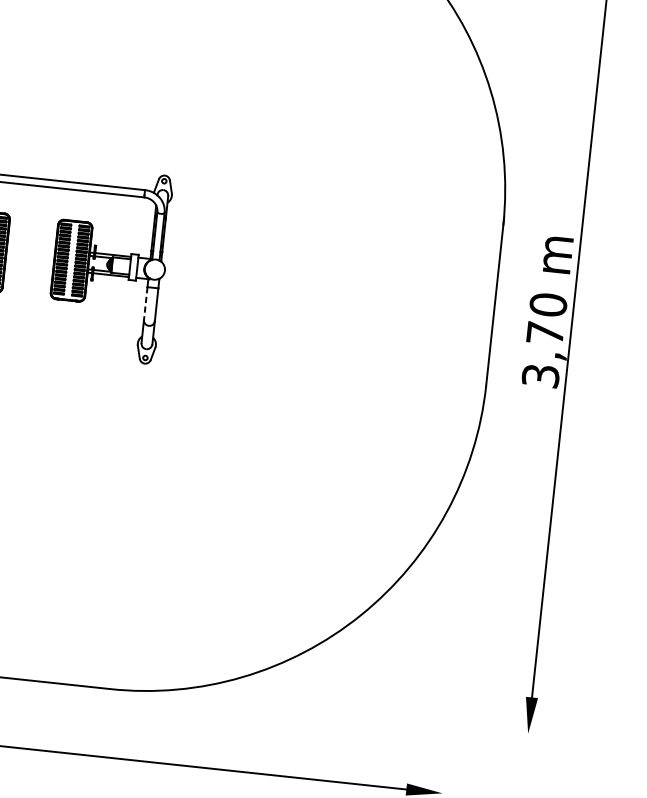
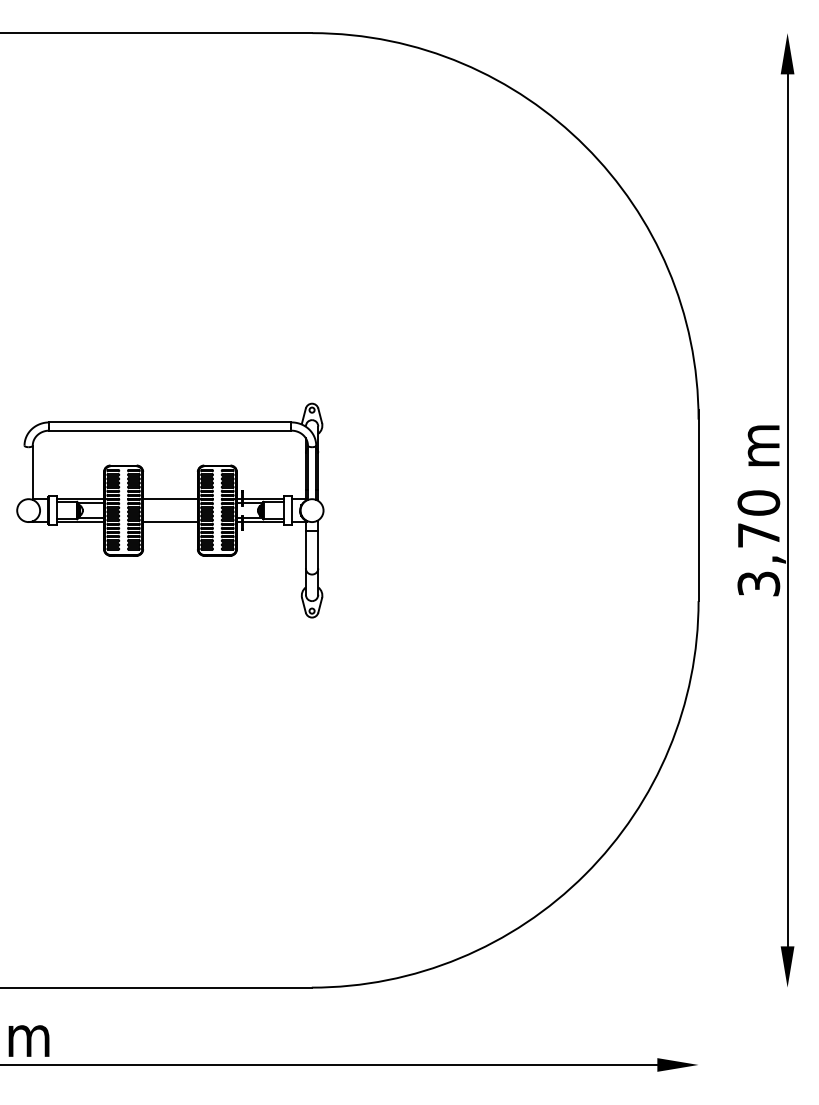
line: (31, 246) -> (170, 499), added
line: (29, 266) -> (170, 522), added
line: (145, 303) -> (305, 549), dashed -> solid

